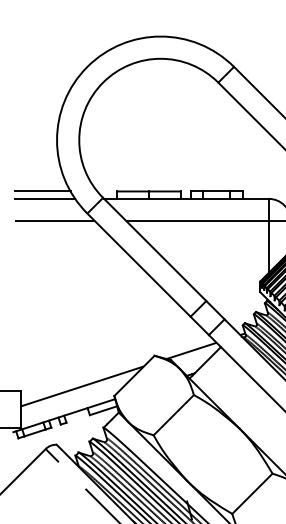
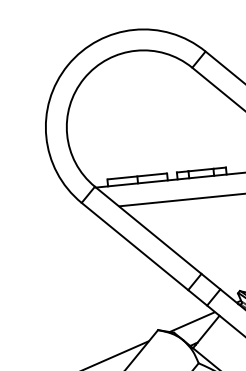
line: (42, 191) -> (37, 186), removed
line: (44, 198) -> (40, 192), removed
line: (54, 221) -> (51, 213), removed

